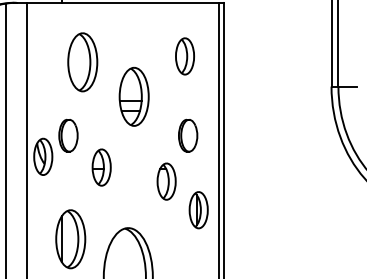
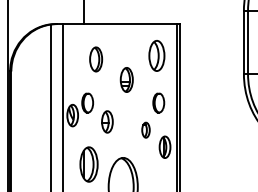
part: (184, 55) -> (156, 55), size x1.4
part: (81, 62) -> (95, 59), size x0.7
part: (133, 96) -> (126, 79), size x0.7
part: (165, 180) -> (145, 129), size x0.7

